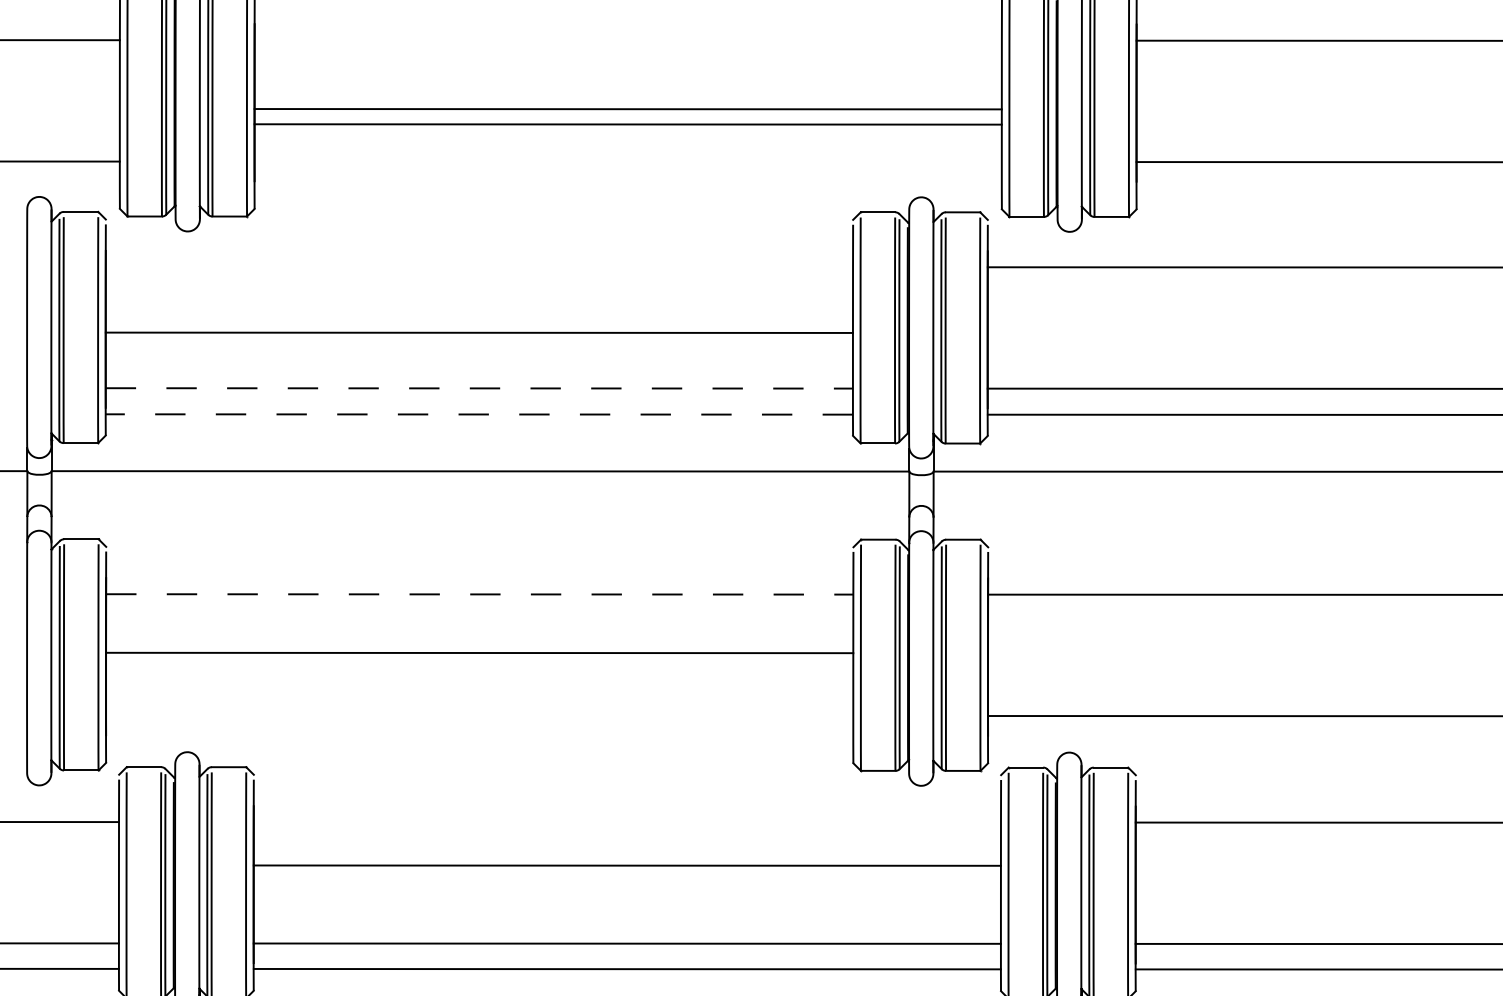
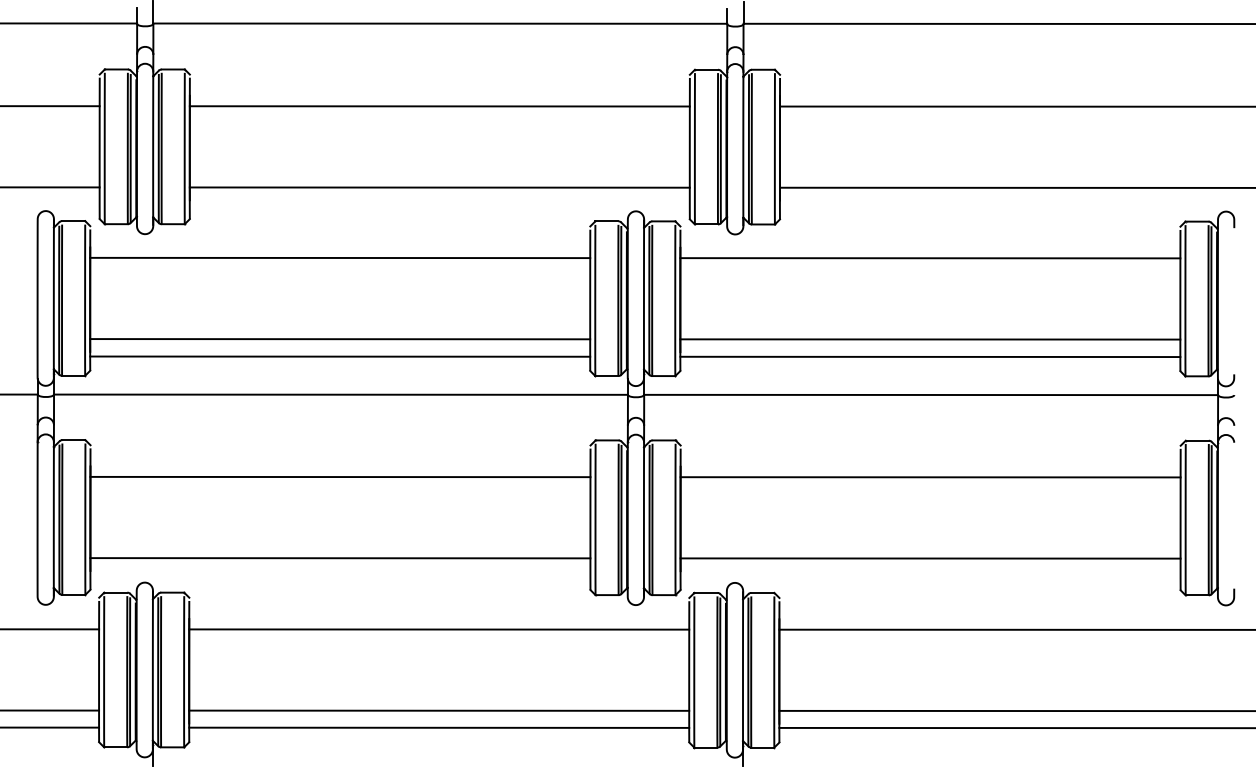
line: (627, 109) -> (439, 106), moved
line: (627, 124) -> (439, 187), moved
line: (479, 332) -> (340, 257), moved
line: (479, 388) -> (340, 339), dashed -> solid
line: (479, 414) -> (340, 356), dashed -> solid
line: (479, 595) -> (340, 477), dashed -> solid
line: (479, 653) -> (340, 558), moved
line: (627, 865) -> (439, 629), moved

